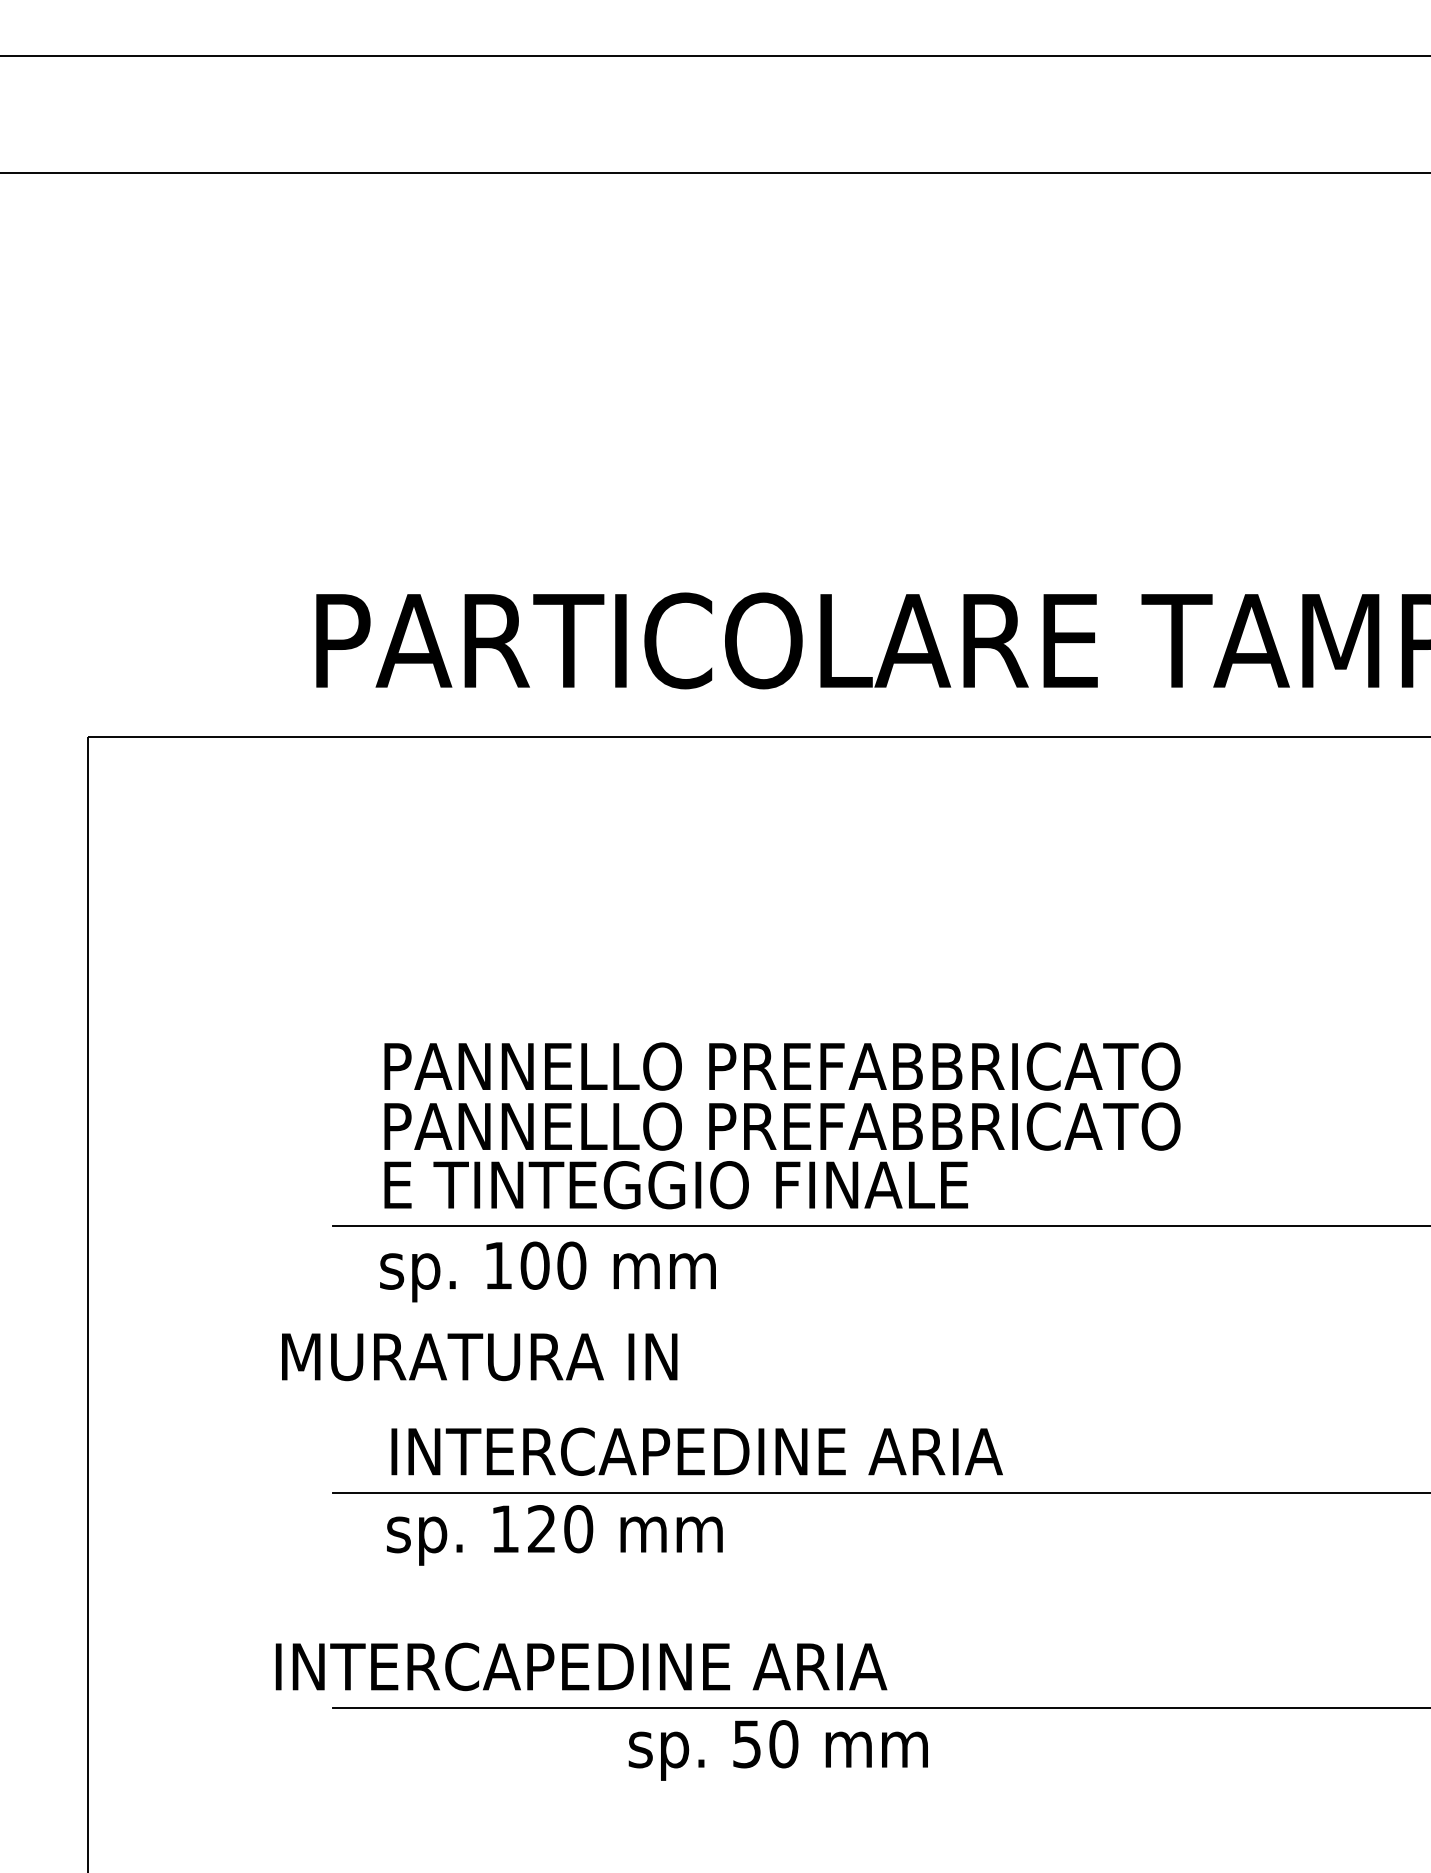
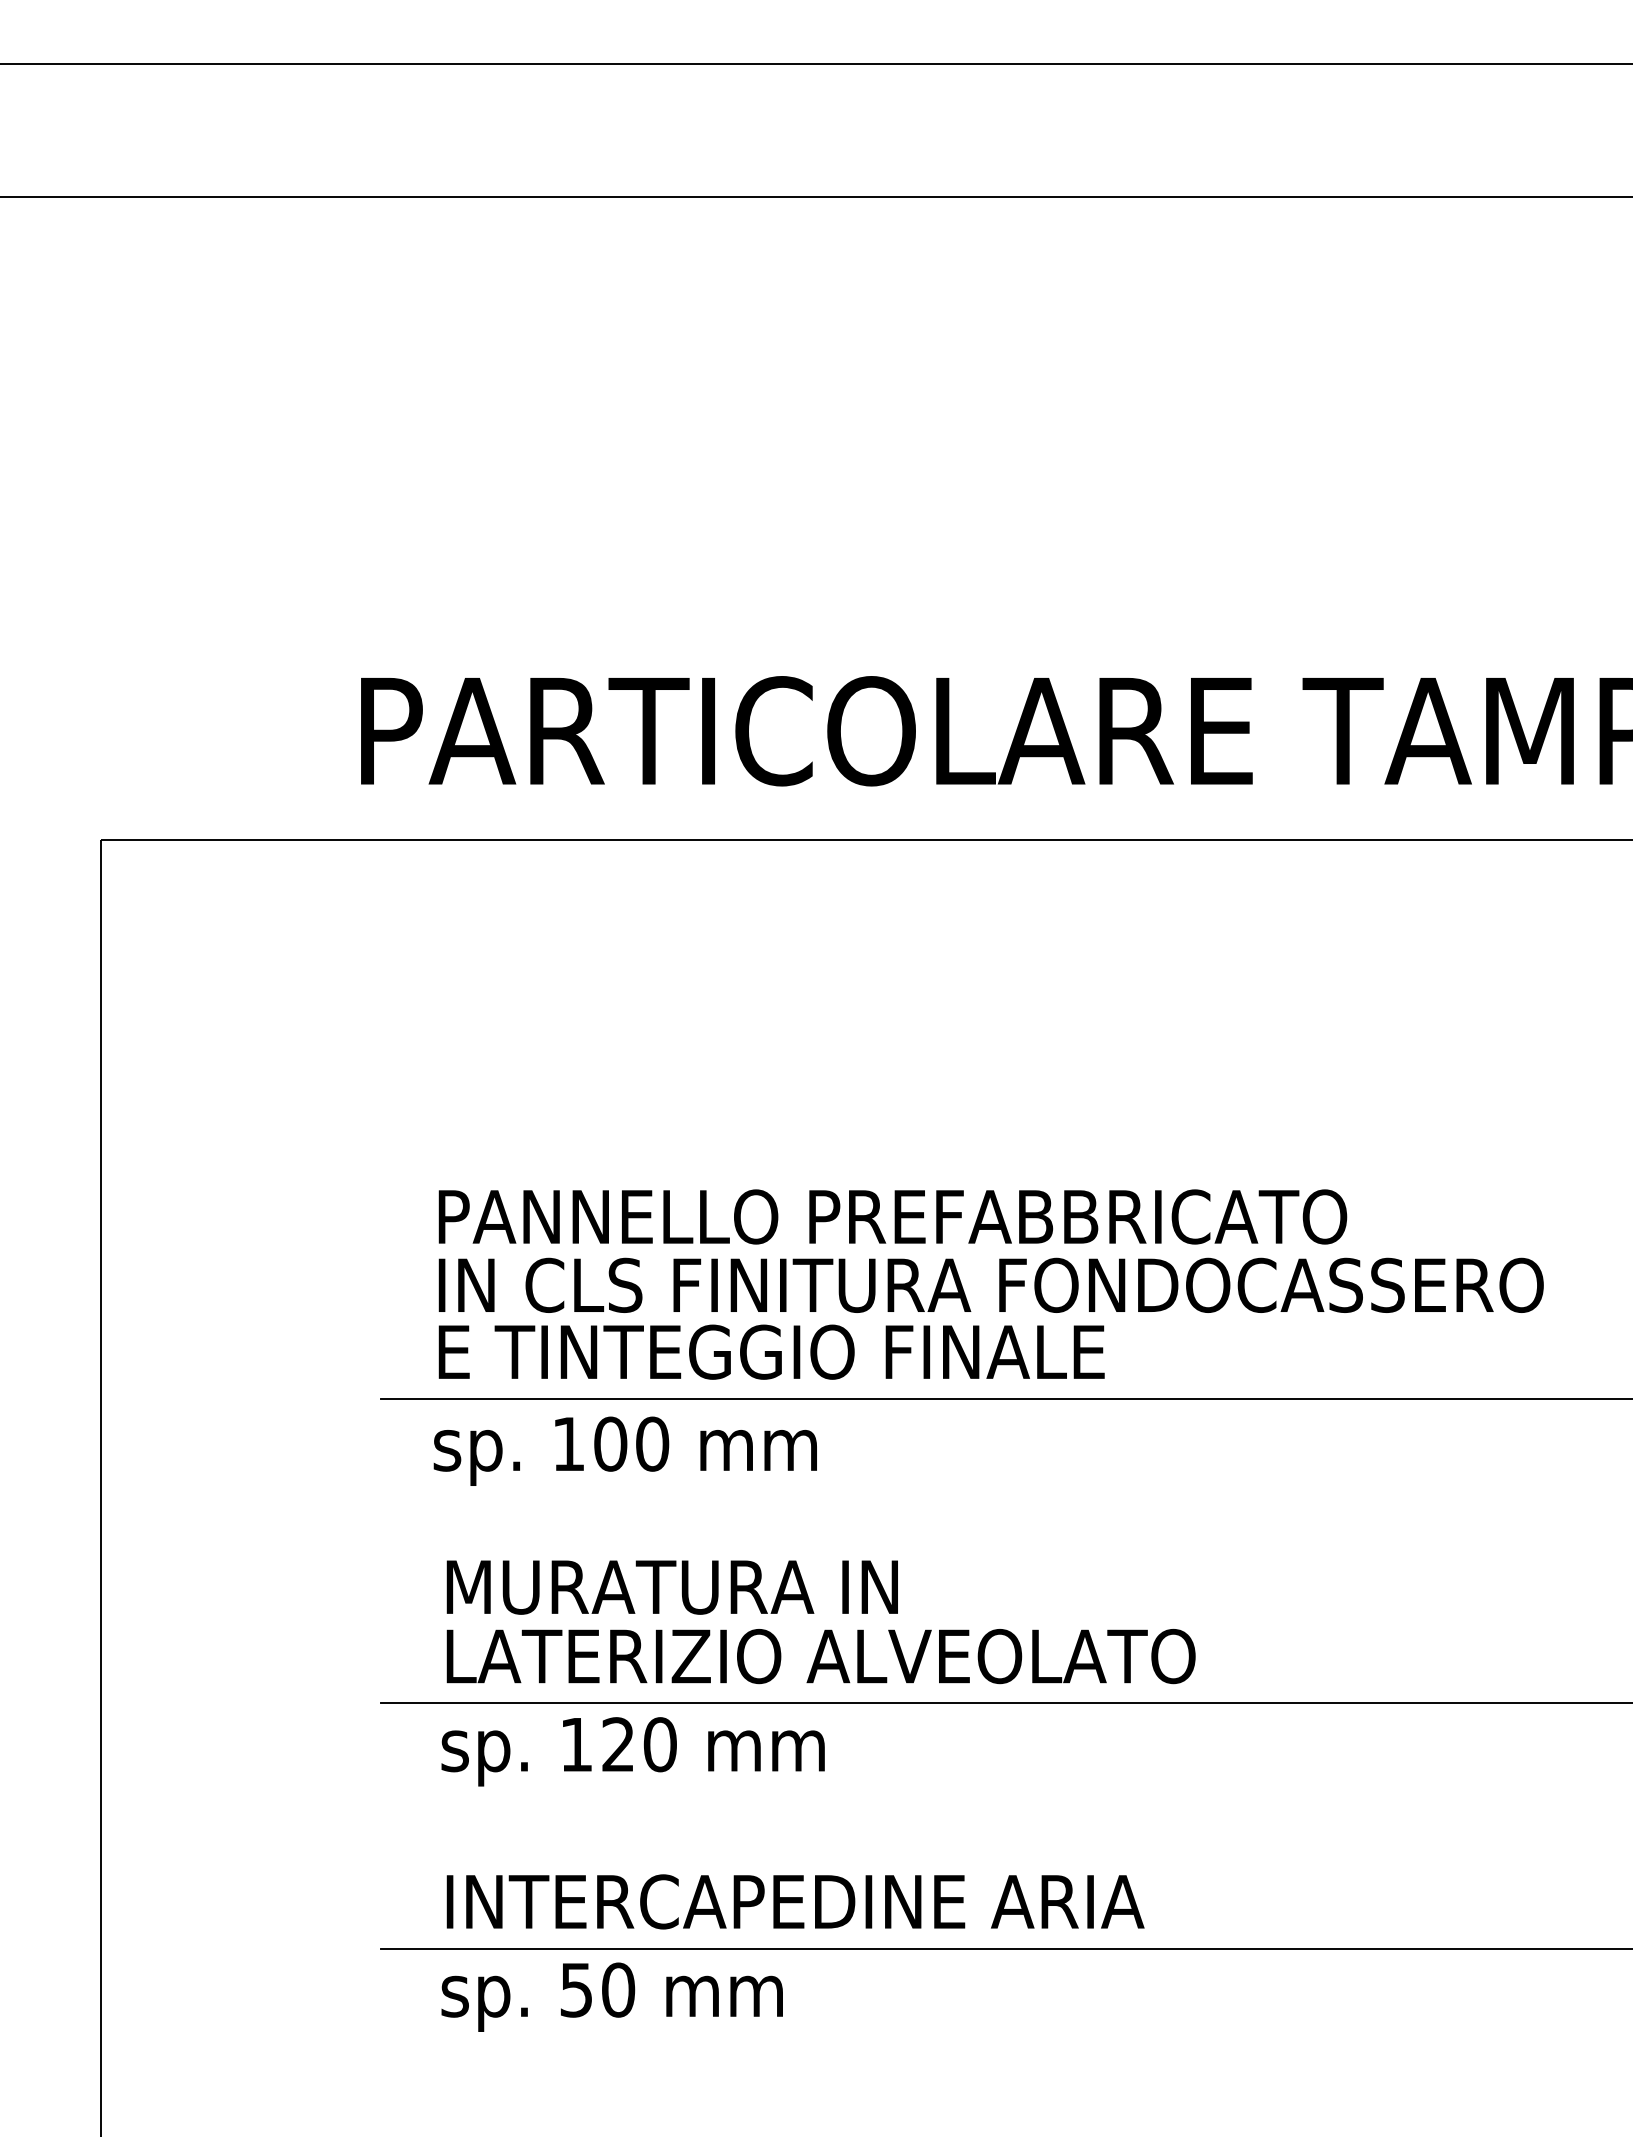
text: (871, 1125) -> (994, 1284), PANNELLO PREFABBRICATO -> IN CLS FINITURA FONDOCASSERO
text: (478, 1357) -> (671, 1587), moved
text: (722, 1451) -> (824, 1656), INTERCAPEDINE ARIA -> LATERIZIO ALVEOLATO
text: (581, 1666) -> (795, 1901), moved
text: (777, 1749) -> (611, 1996), moved

